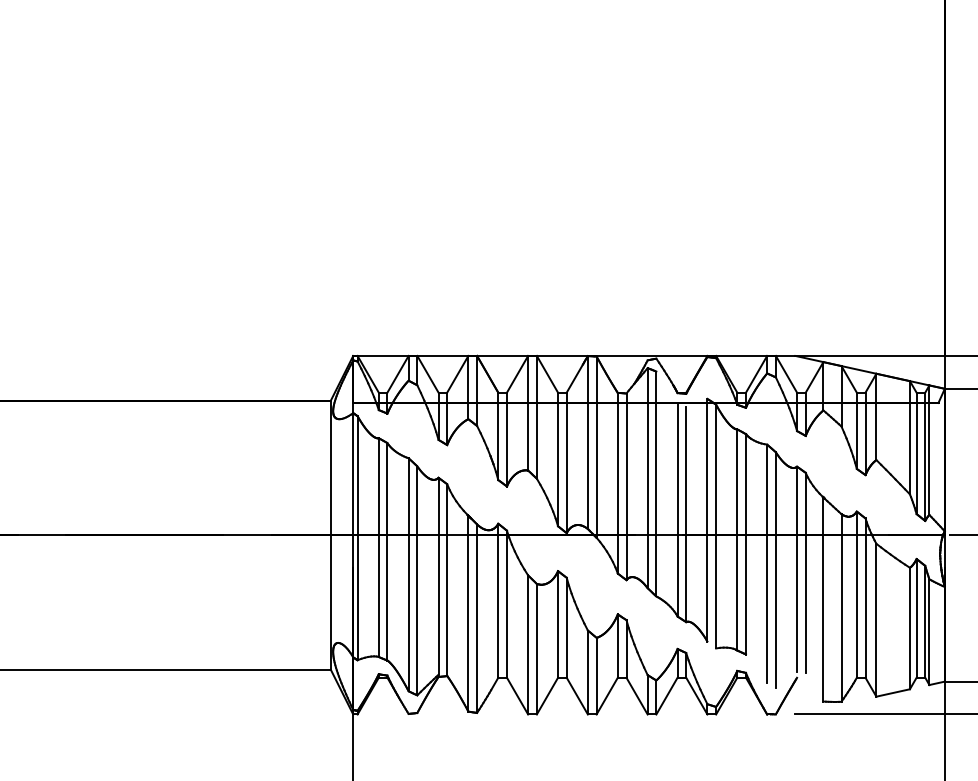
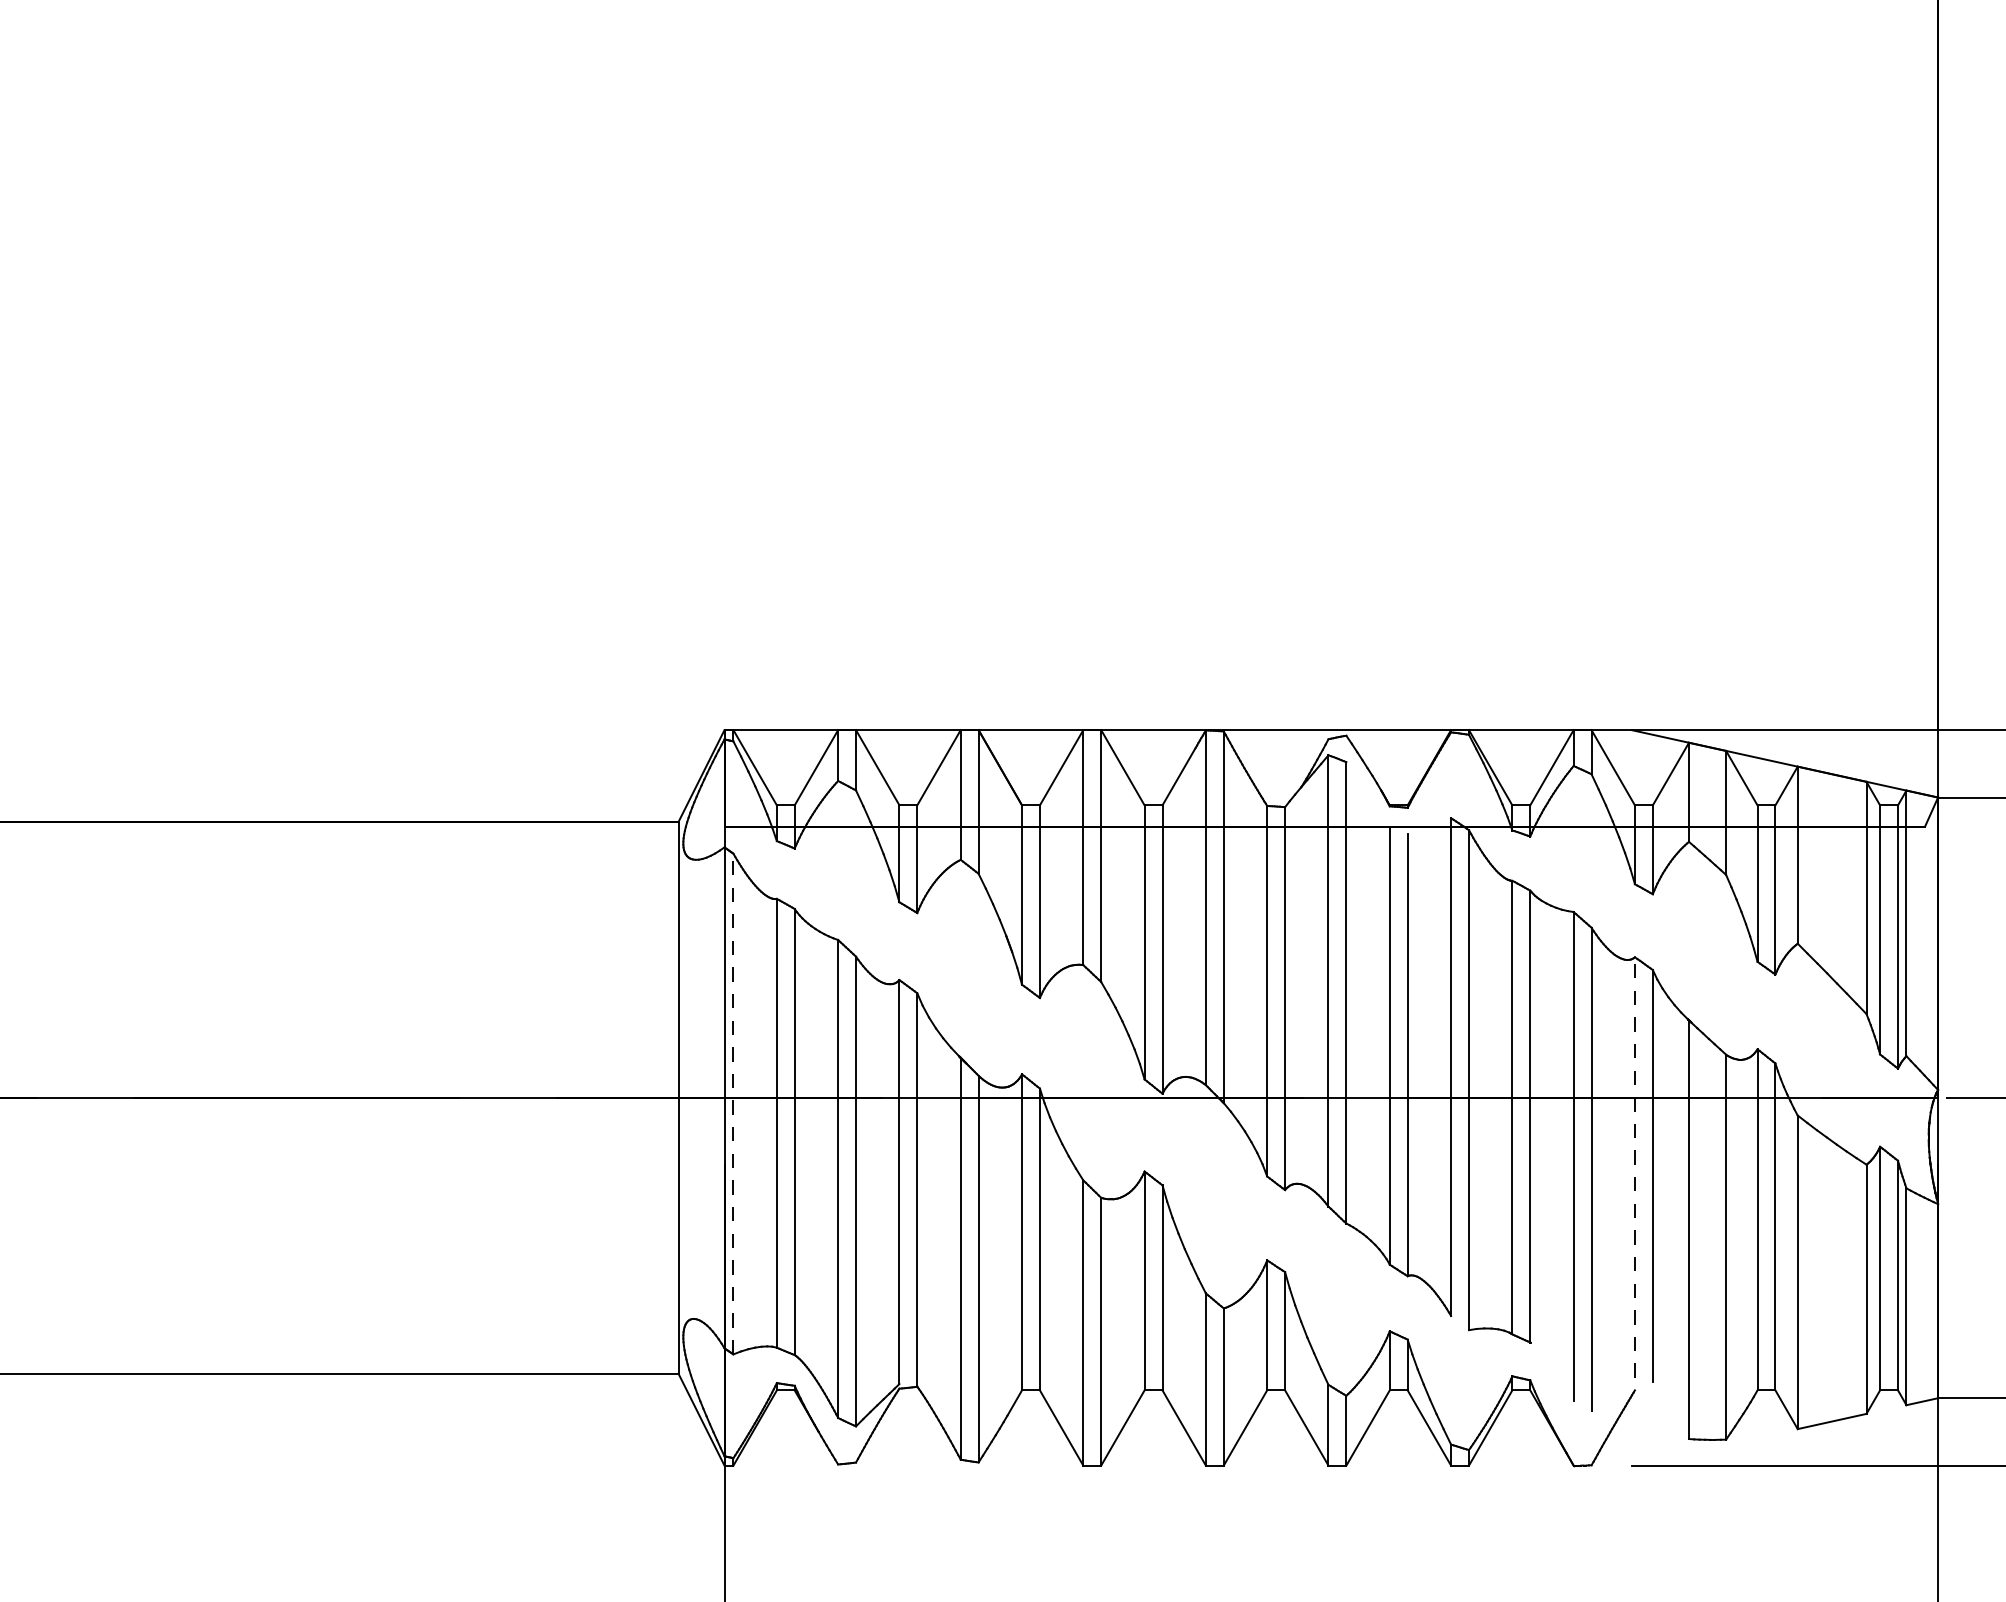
line: (357, 537) -> (733, 1102), solid -> dashed
line: (797, 568) -> (1635, 1166), solid -> dashed

